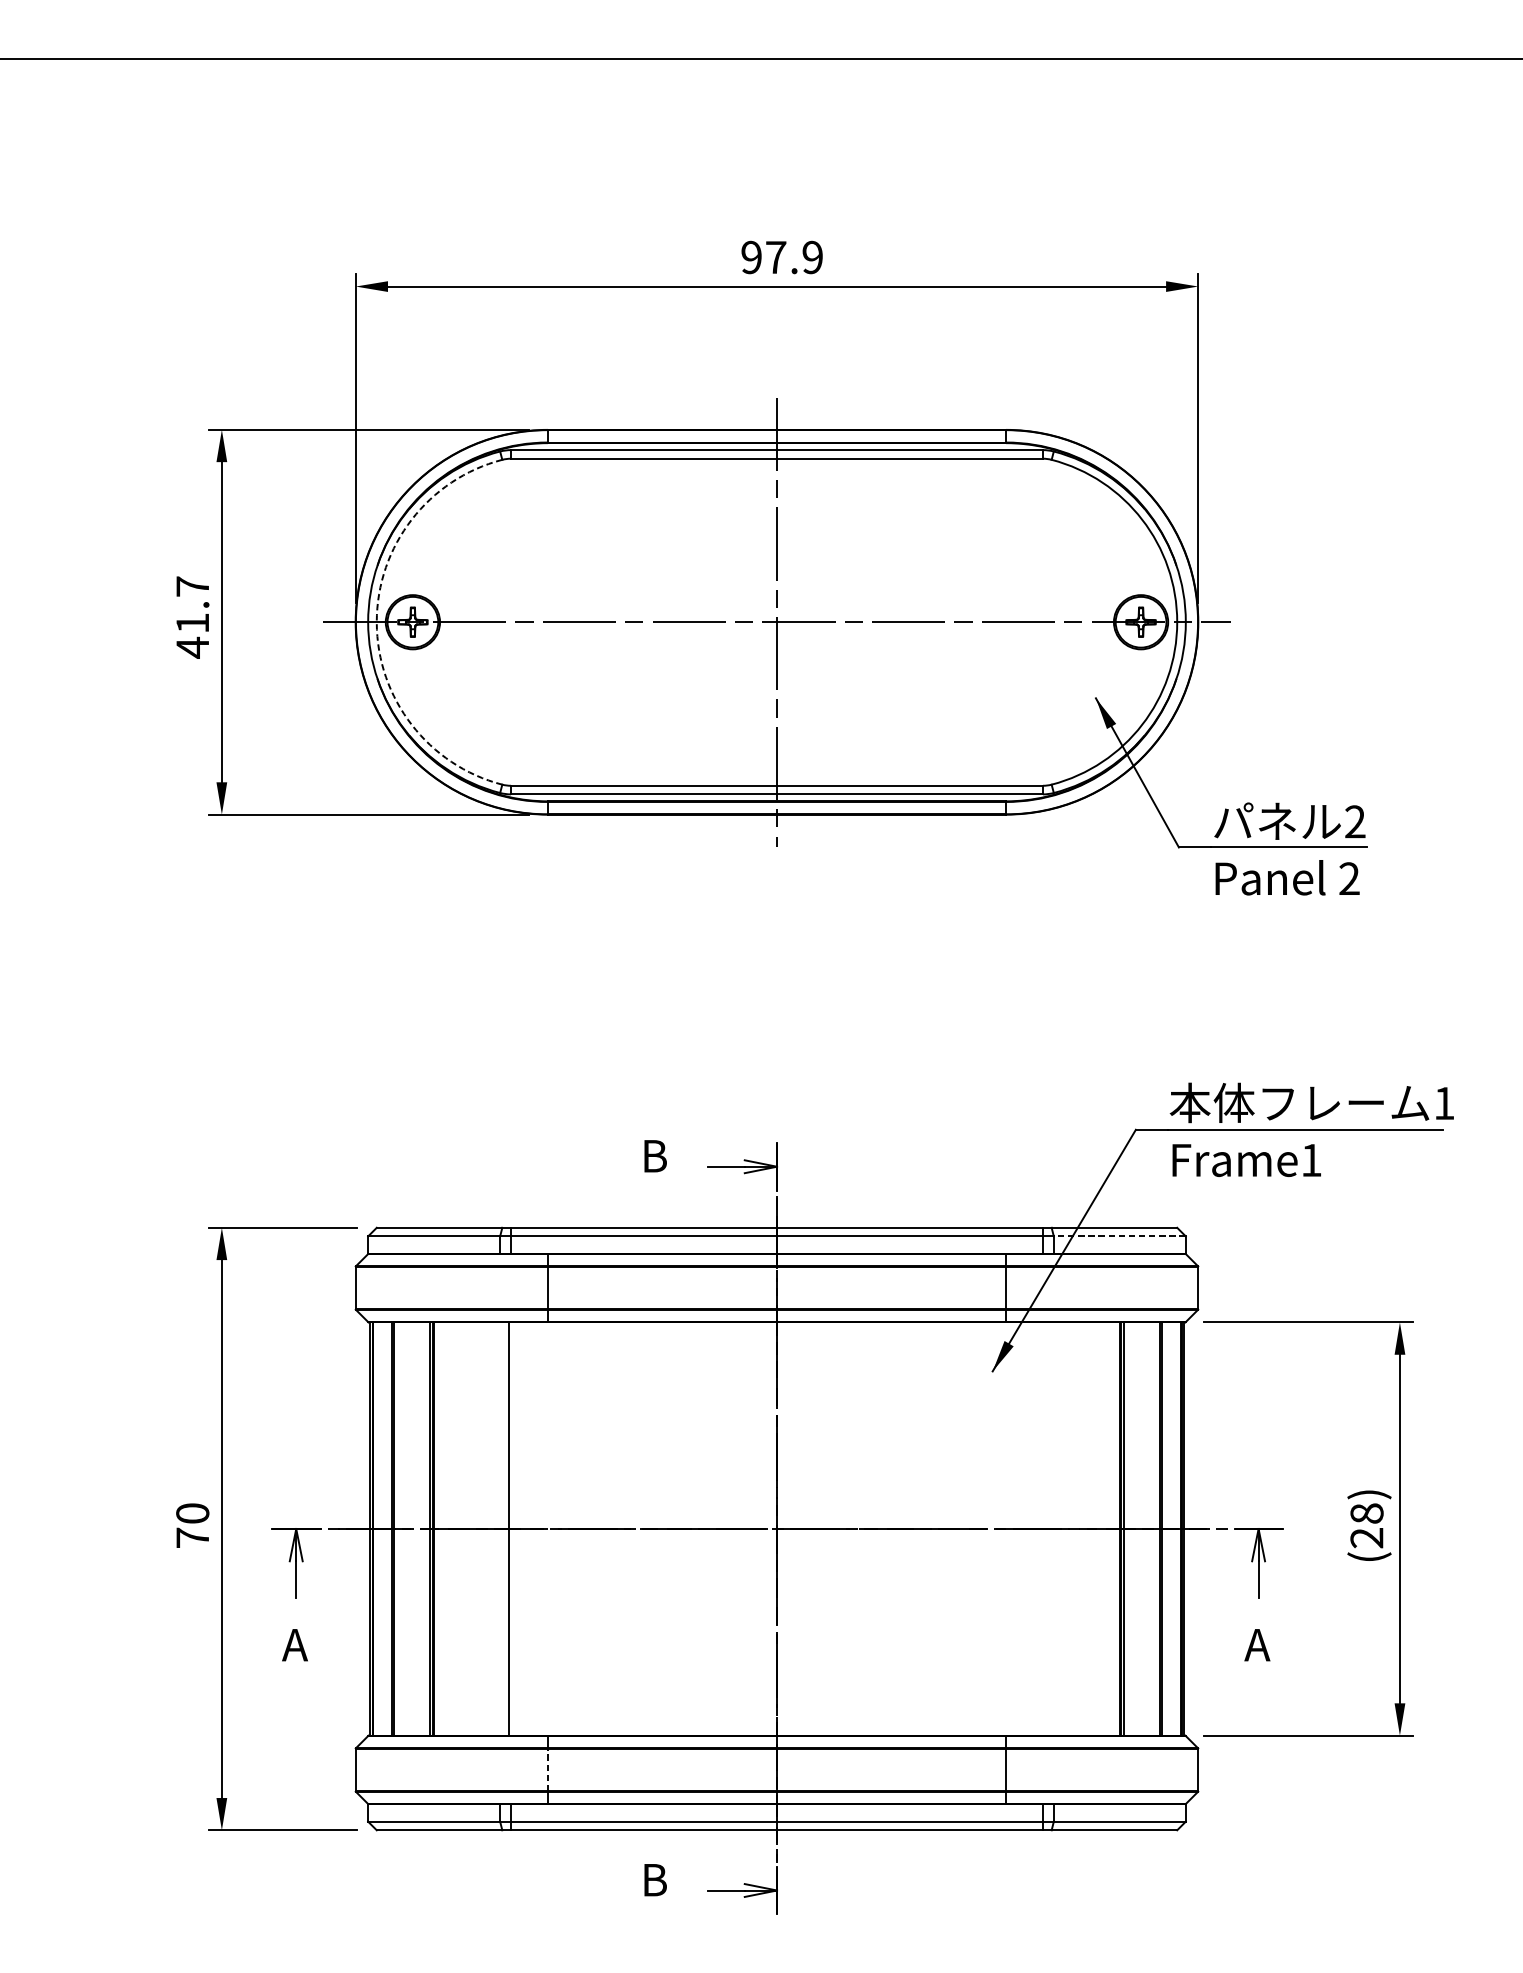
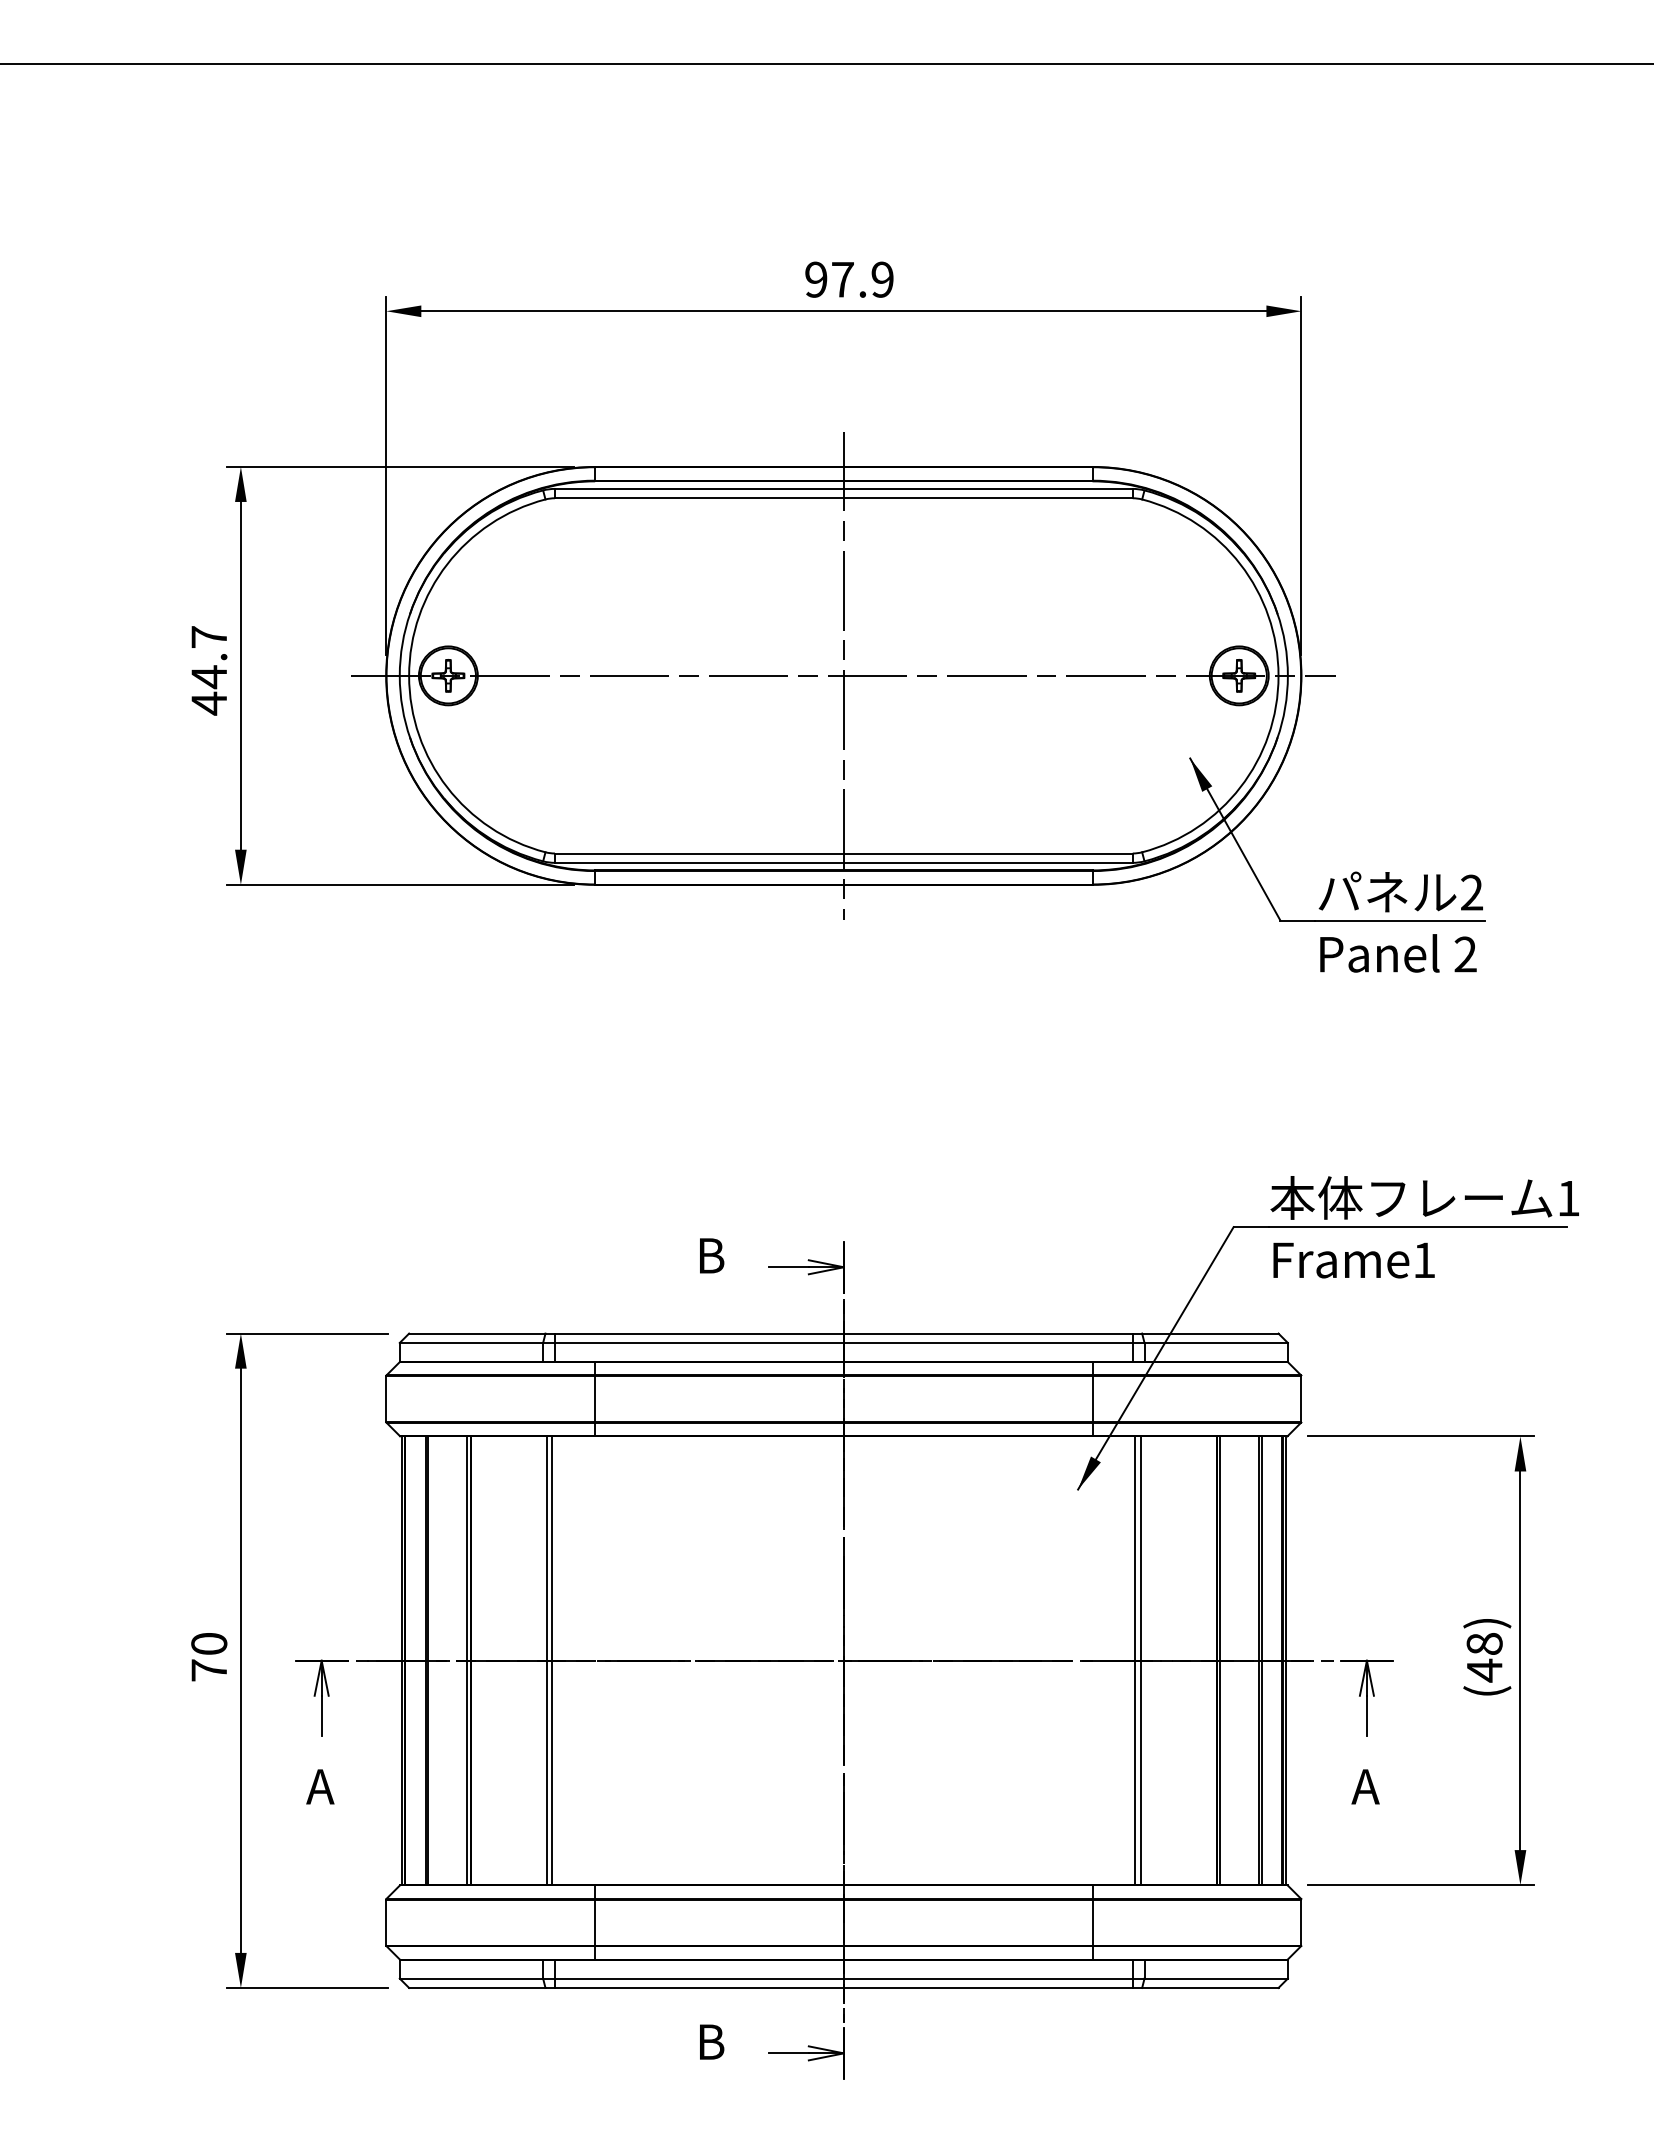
arc: (377, 621) -> (409, 675), dashed -> solid
text: (192, 623) -> (208, 677), 41.7 -> 44.7
line: (1120, 1236) -> (1216, 1342), dashed -> solid
line: (503, 1528) -> (546, 1660), added
line: (1045, 1528) -> (1135, 1660), added
line: (1050, 1528) -> (1140, 1660), added
text: (1366, 1537) -> (1484, 1670), (28) -> (48)
line: (548, 1770) -> (595, 1922), dashed -> solid

